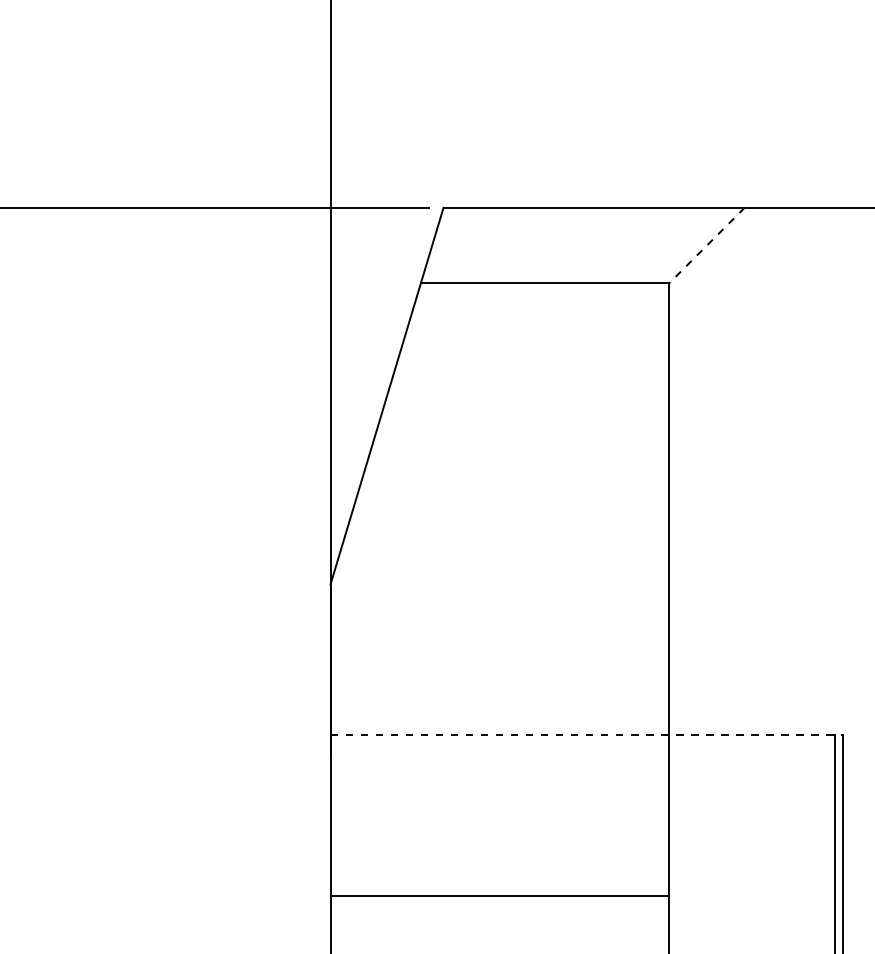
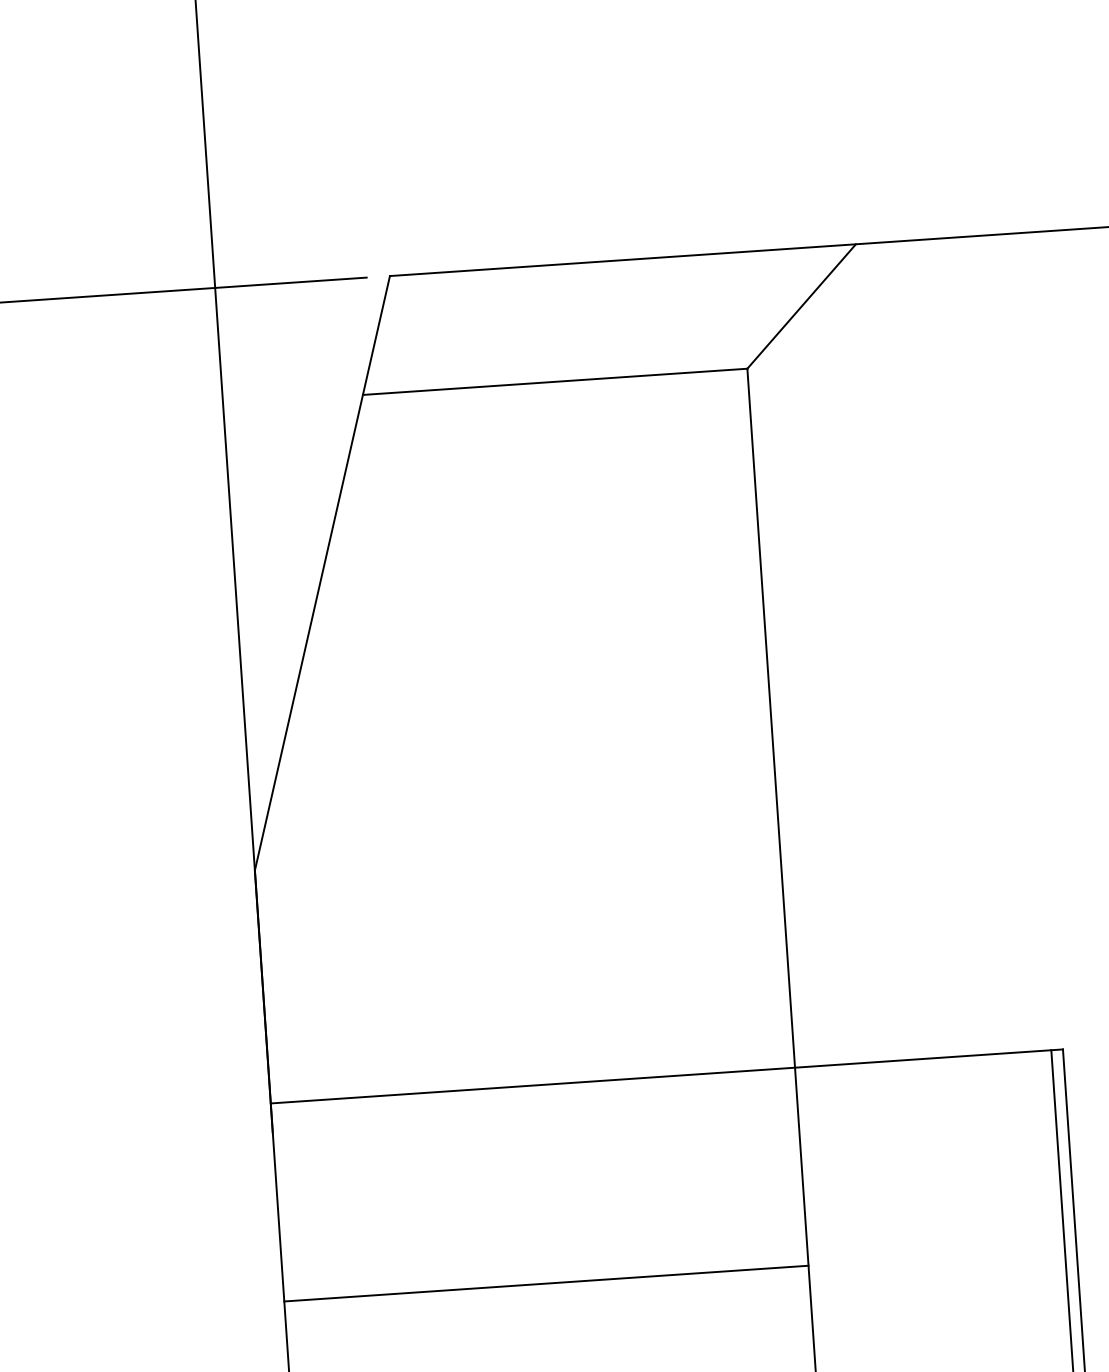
line: (706, 245) -> (800, 306), dashed -> solid
line: (586, 734) -> (666, 1075), dashed -> solid
line: (499, 895) -> (545, 1283), moved

